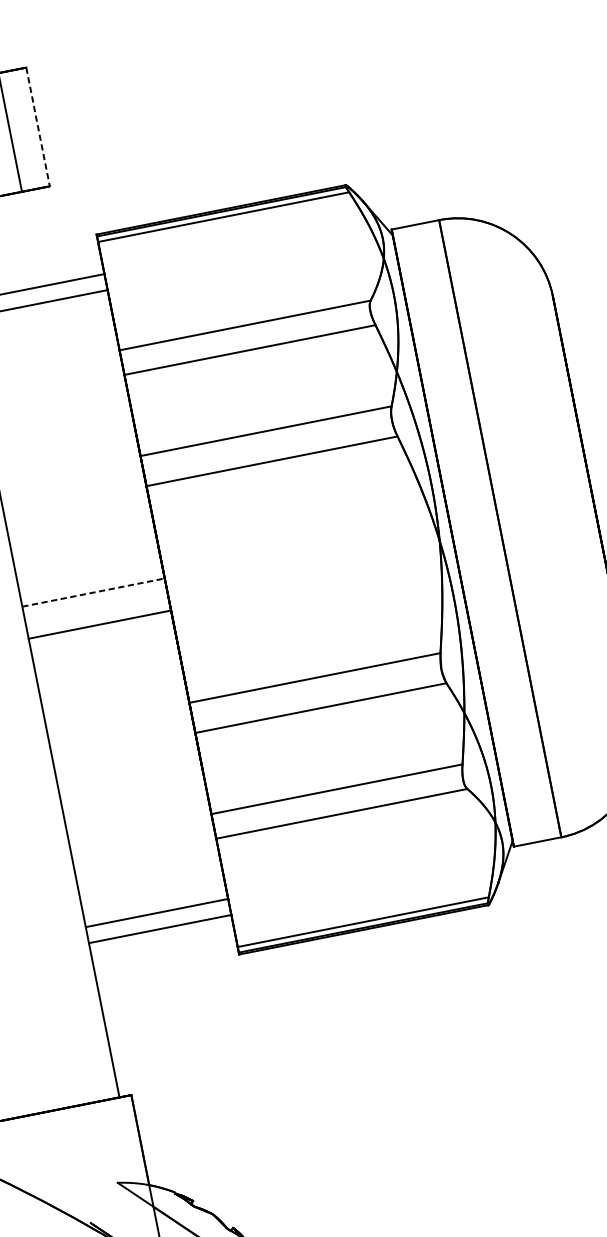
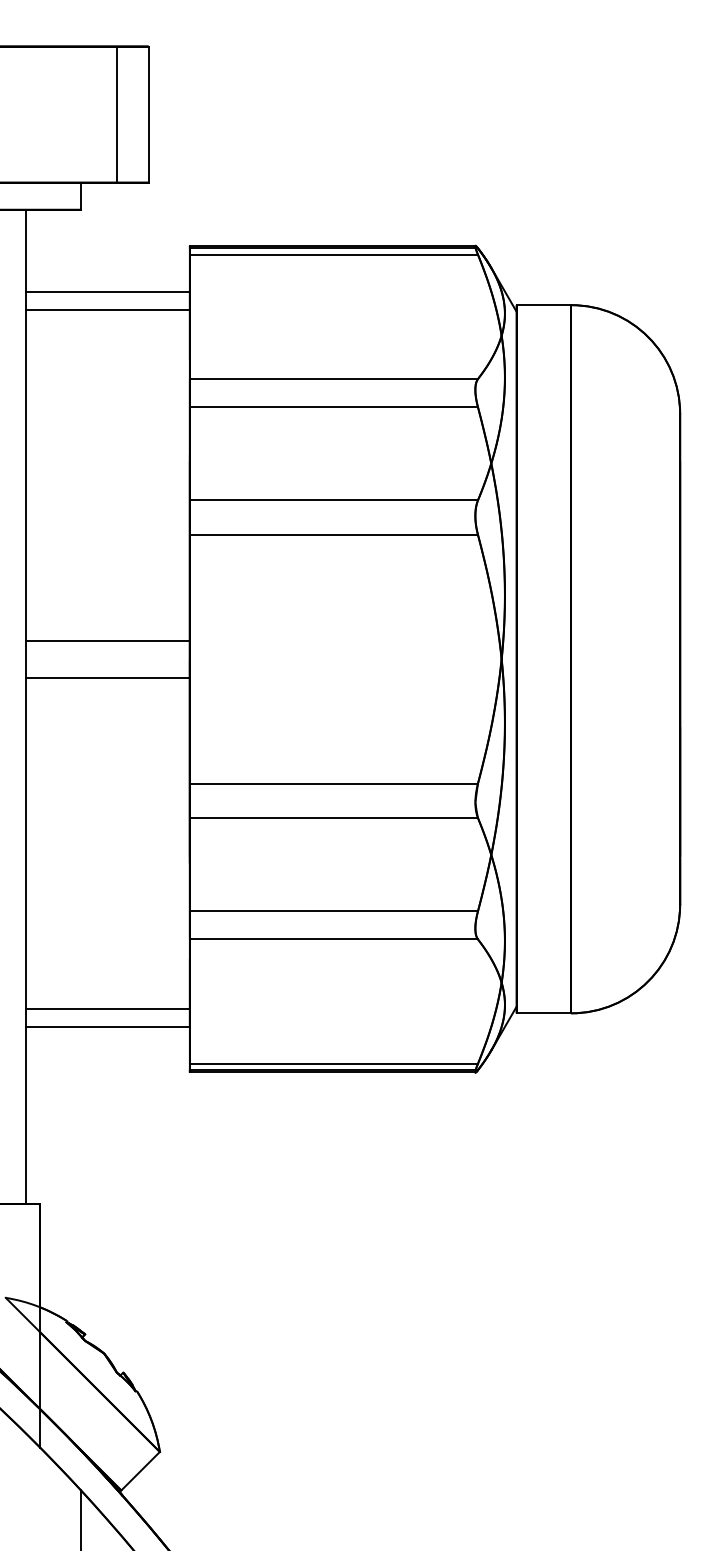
line: (38, 127) -> (148, 115), dashed -> solid
line: (93, 592) -> (108, 640), dashed -> solid

